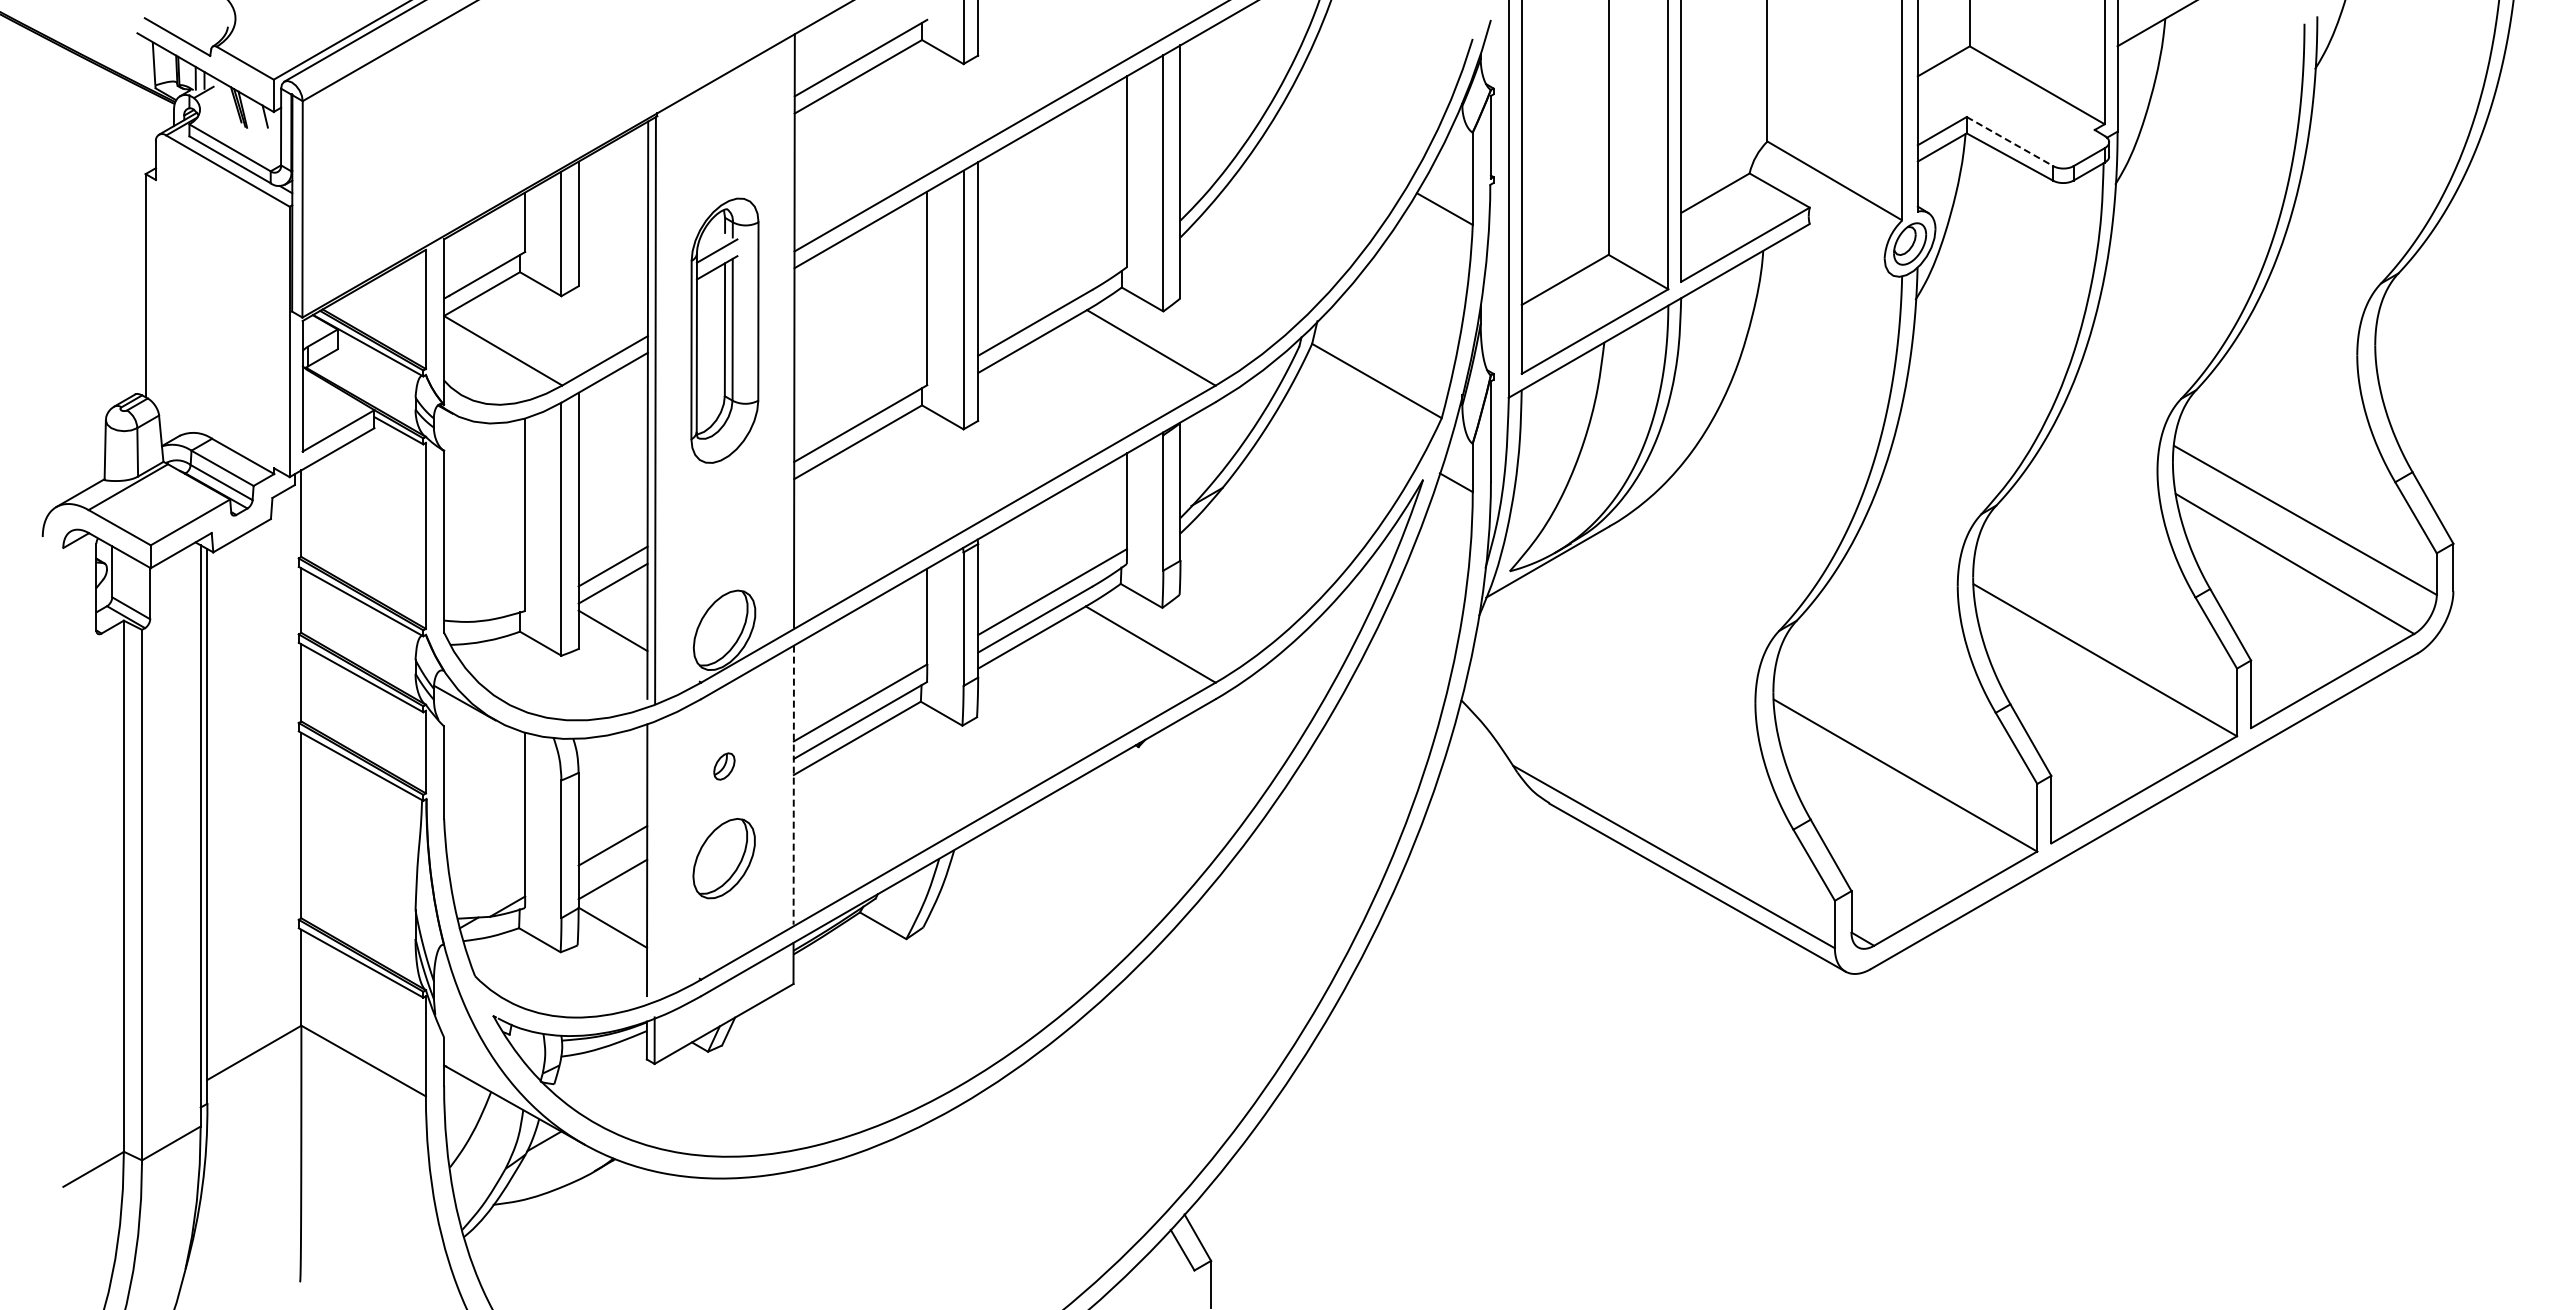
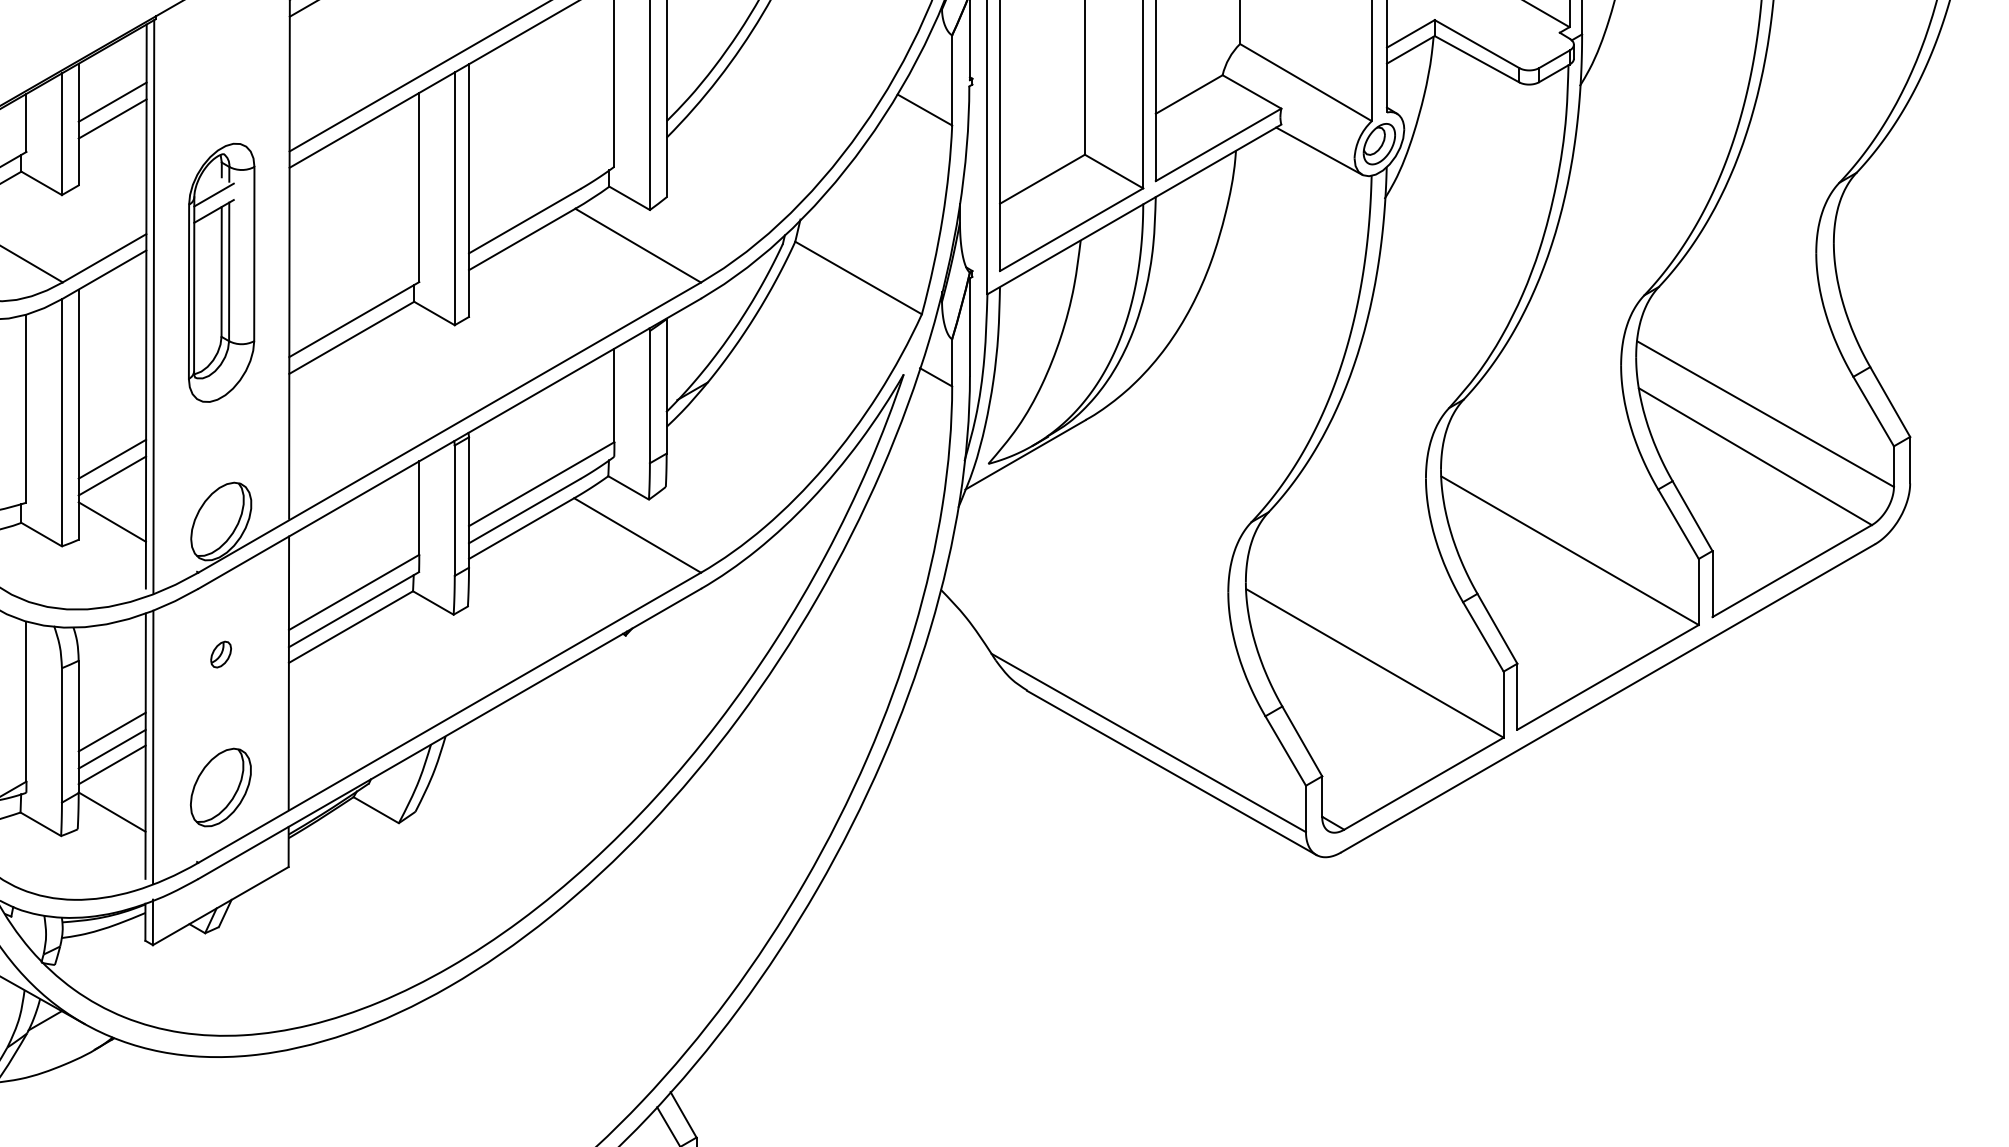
line: (2010, 141) -> (1477, 44), dashed -> solid
line: (613, 201) -> (112, 102), added
line: (613, 218) -> (112, 119), added
line: (1848, 251) -> (1319, 151), added
part: (724, 330) -> (221, 272), moved
line: (793, 785) -> (288, 673), dashed -> solid
part: (723, 858) -> (220, 787), moved
line: (654, 860) -> (152, 746), added
line: (612, 863) -> (111, 749), added

